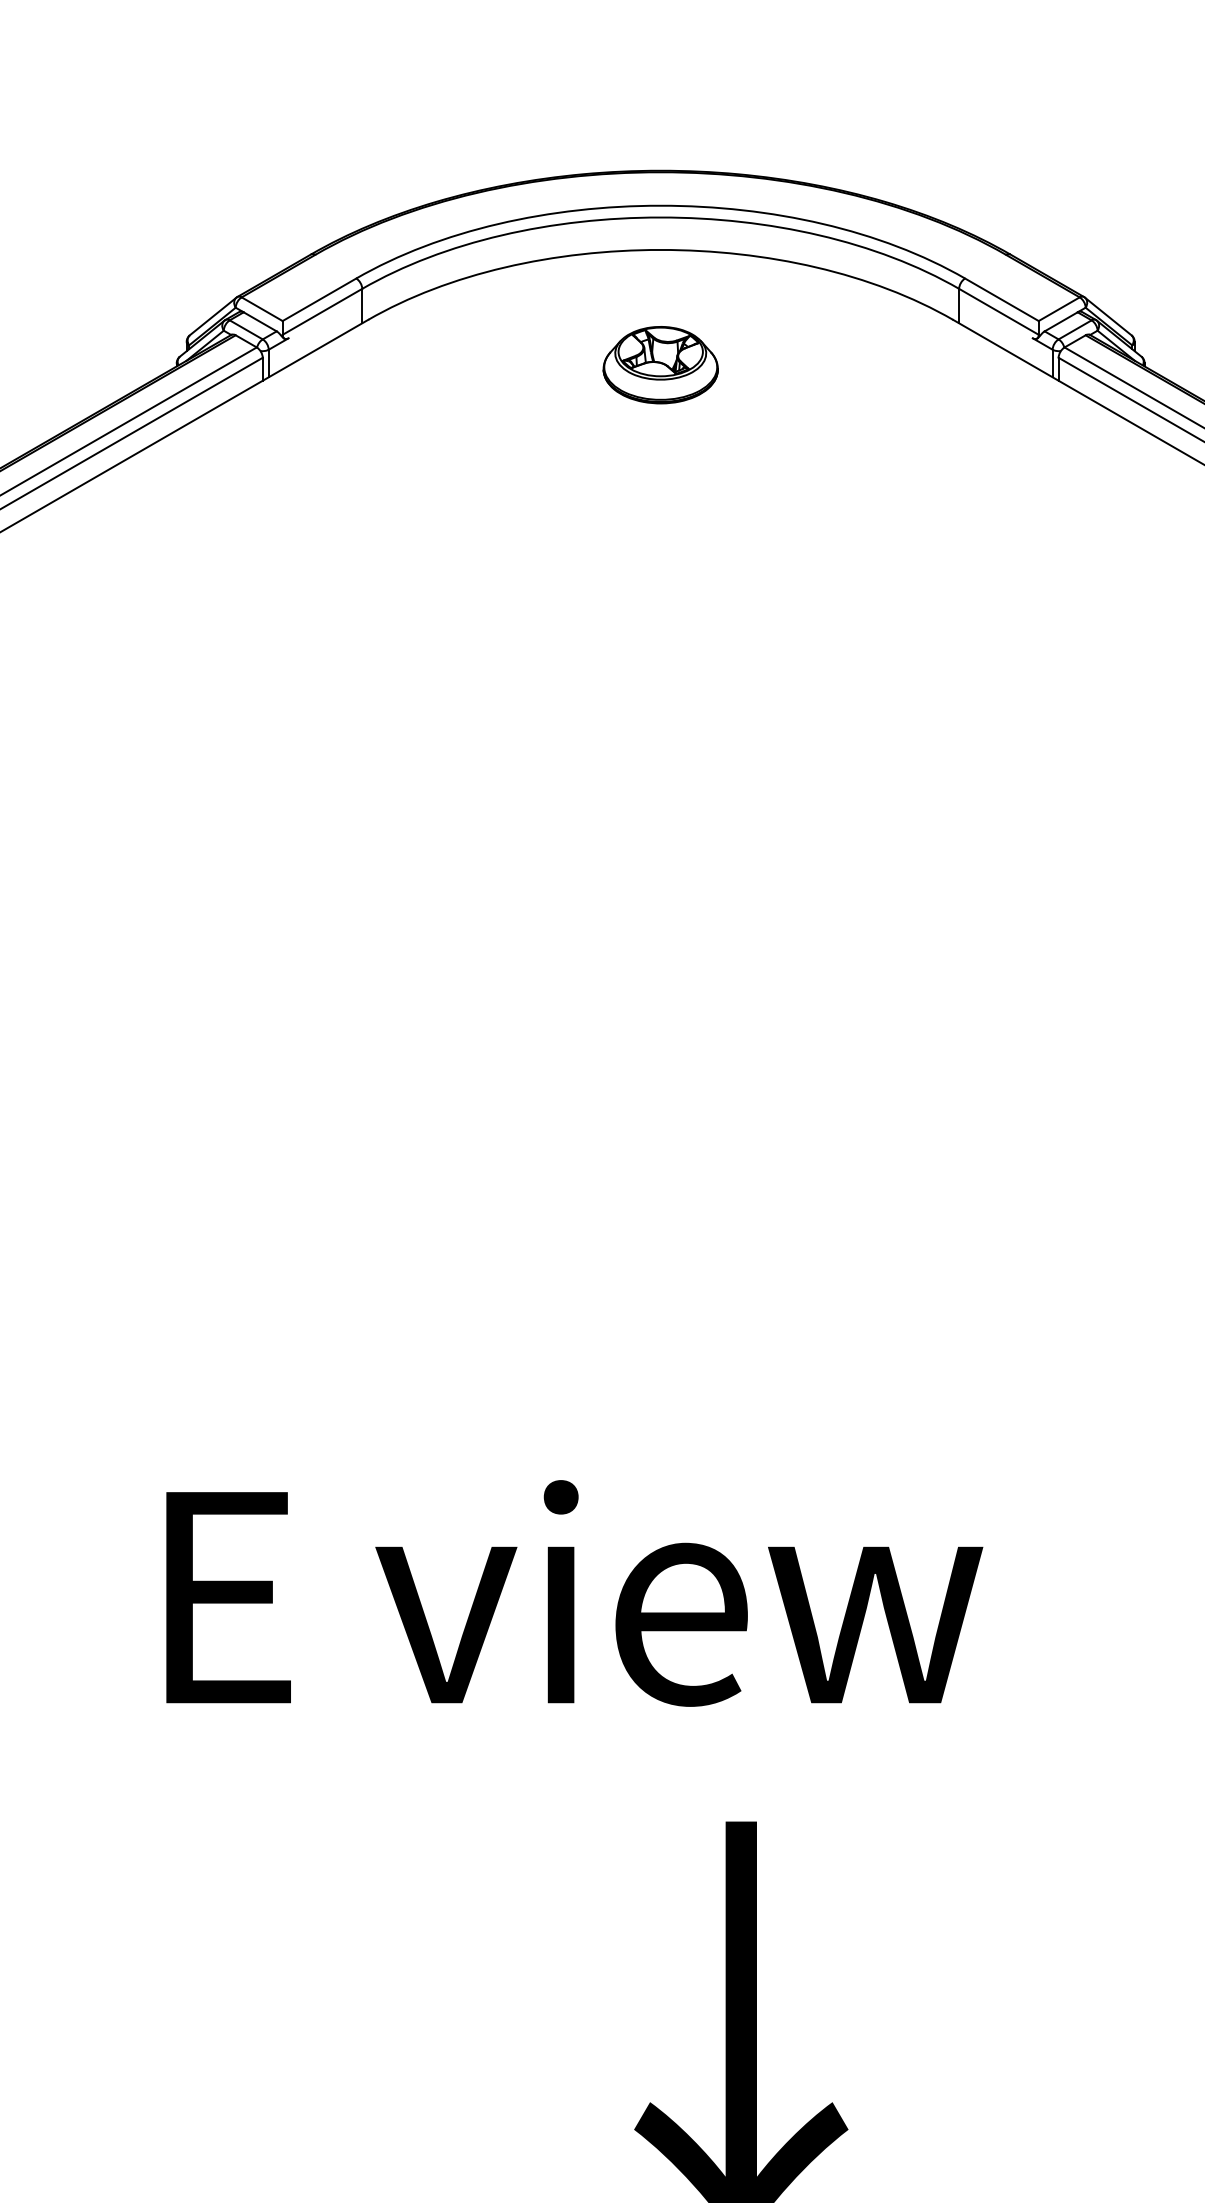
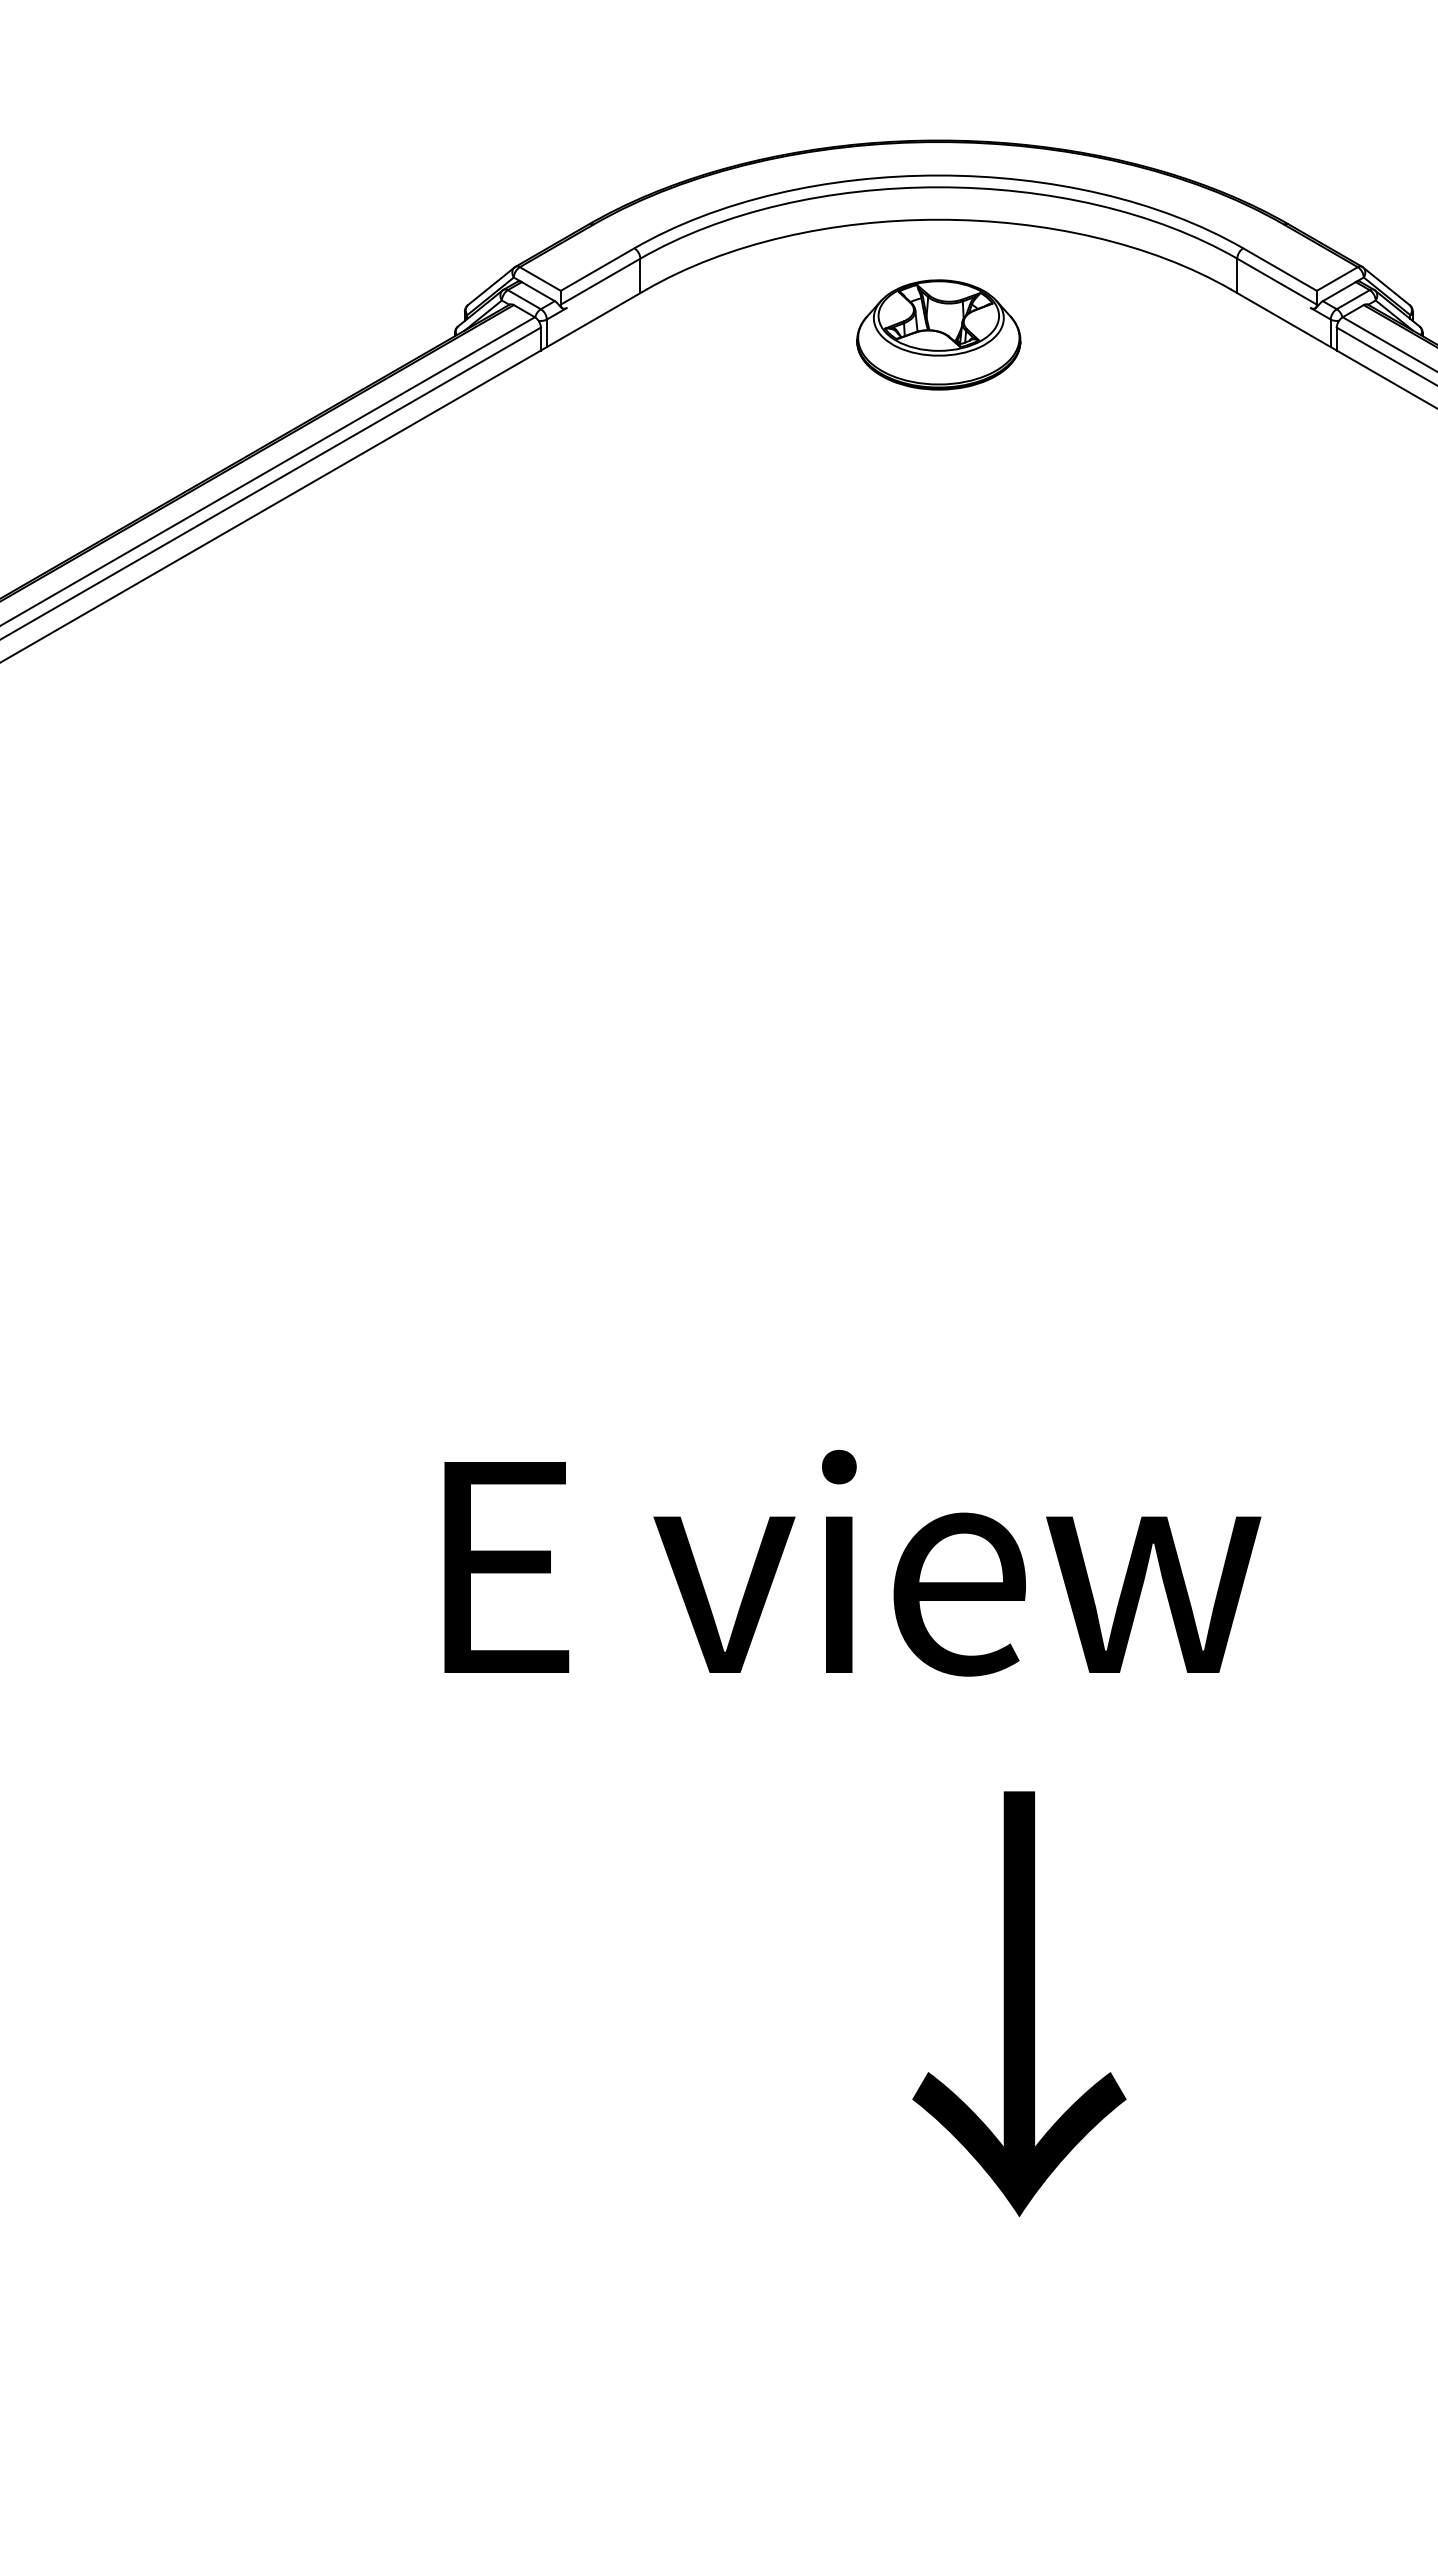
part: (660, 364) -> (938, 334), size x1.43

